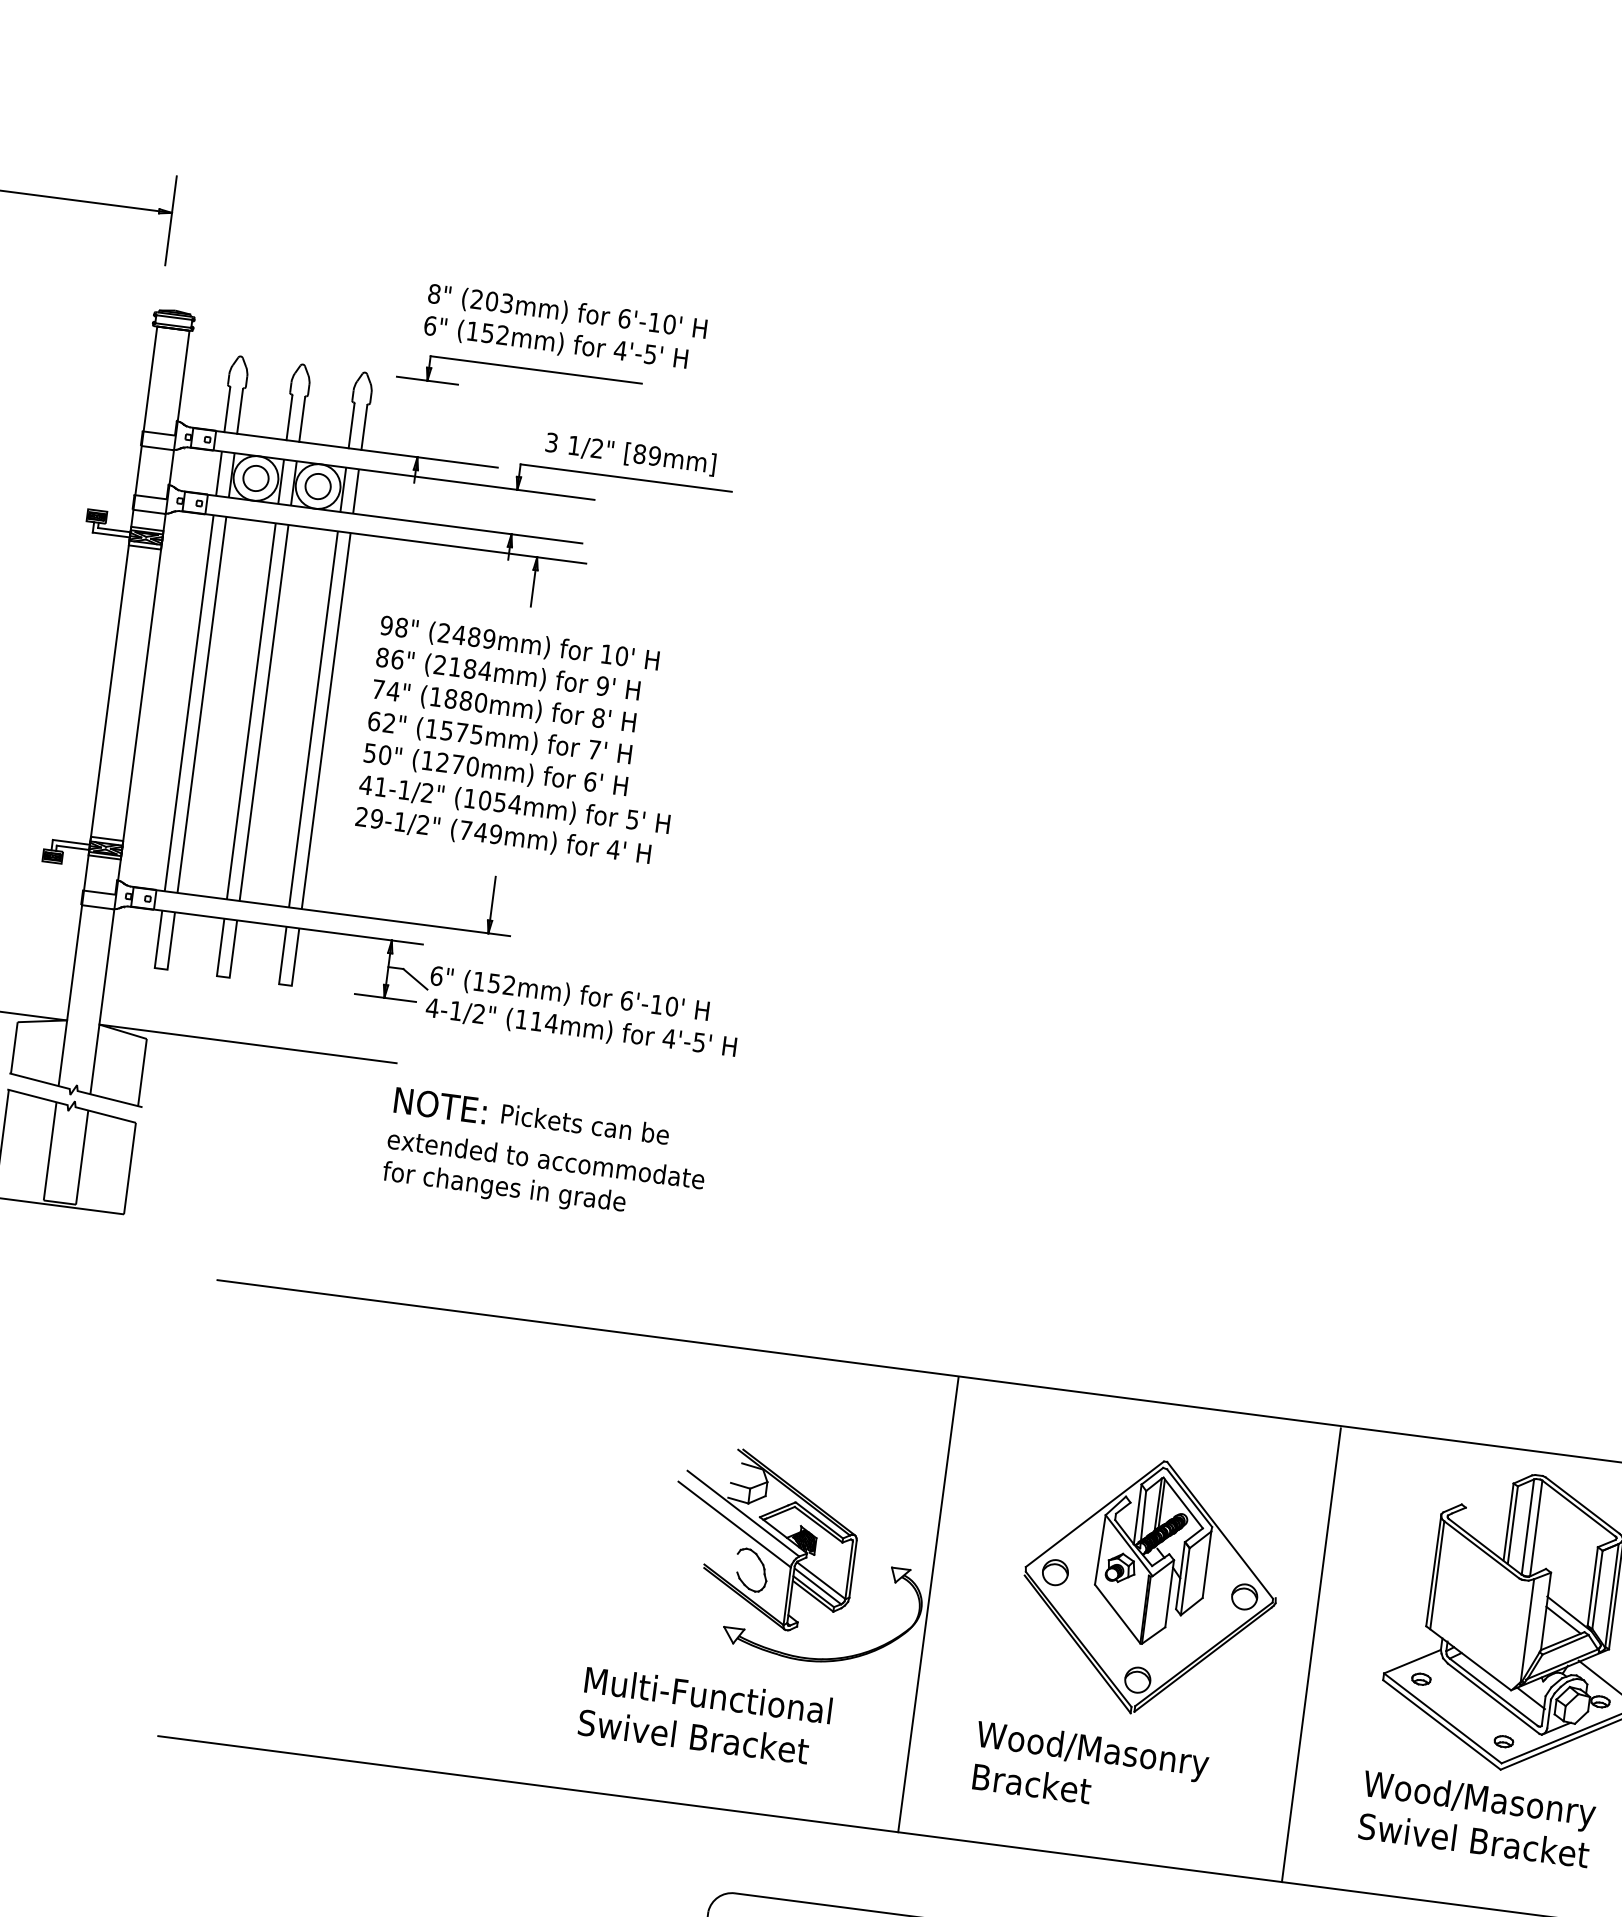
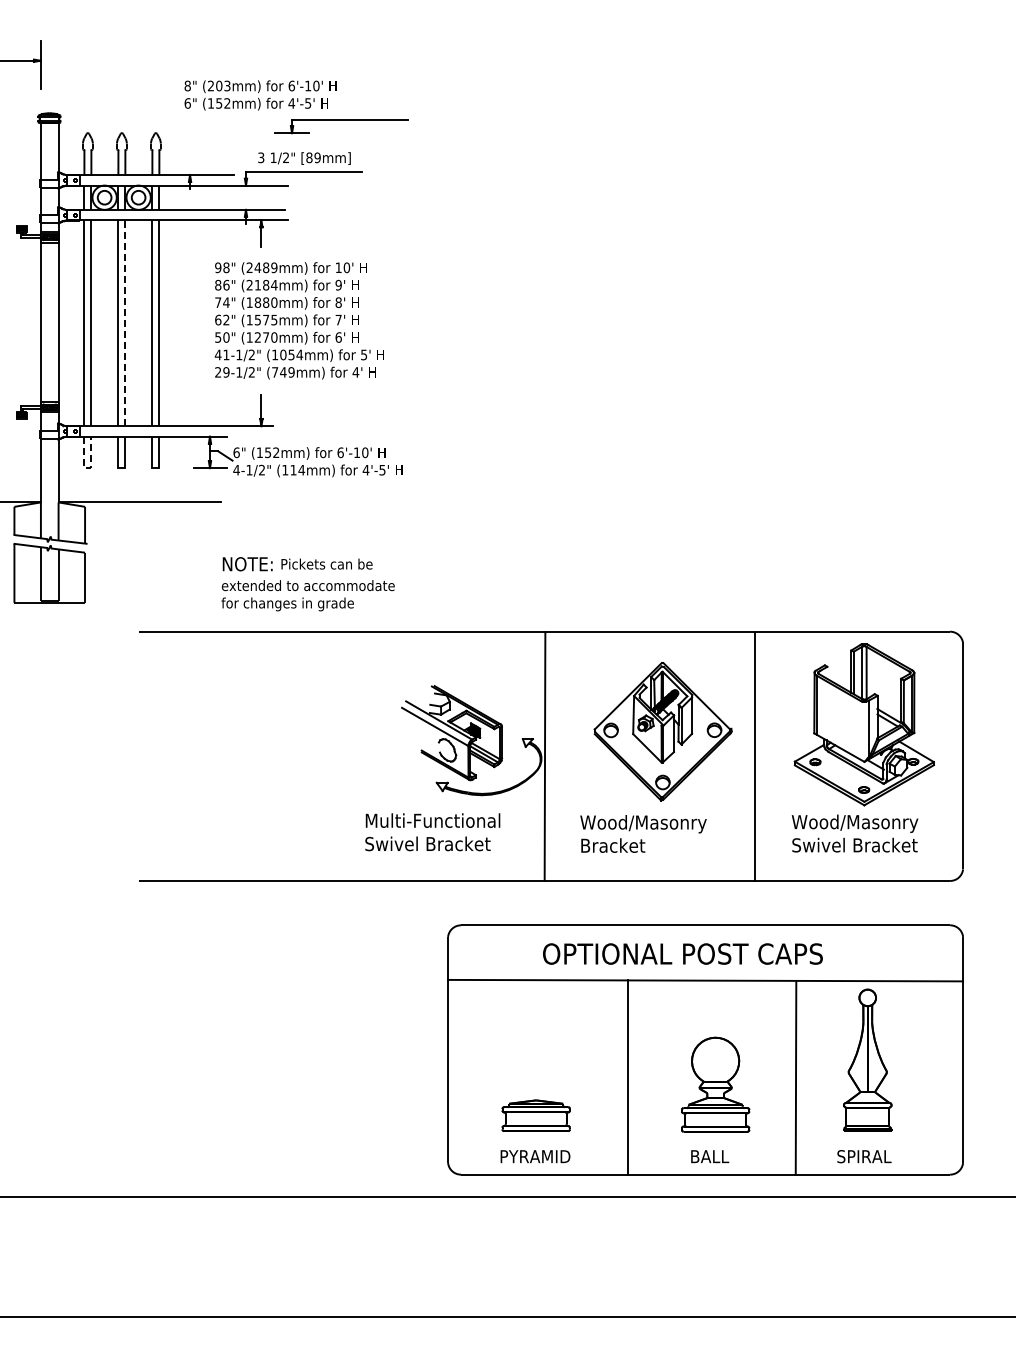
part: (519, 380) -> (341, 126), moved
line: (264, 713) -> (125, 323), solid -> dashed
text: (520, 741) -> (298, 320), moved
line: (162, 969) -> (88, 468), solid -> dashed
text: (545, 1156) -> (307, 584), moved

